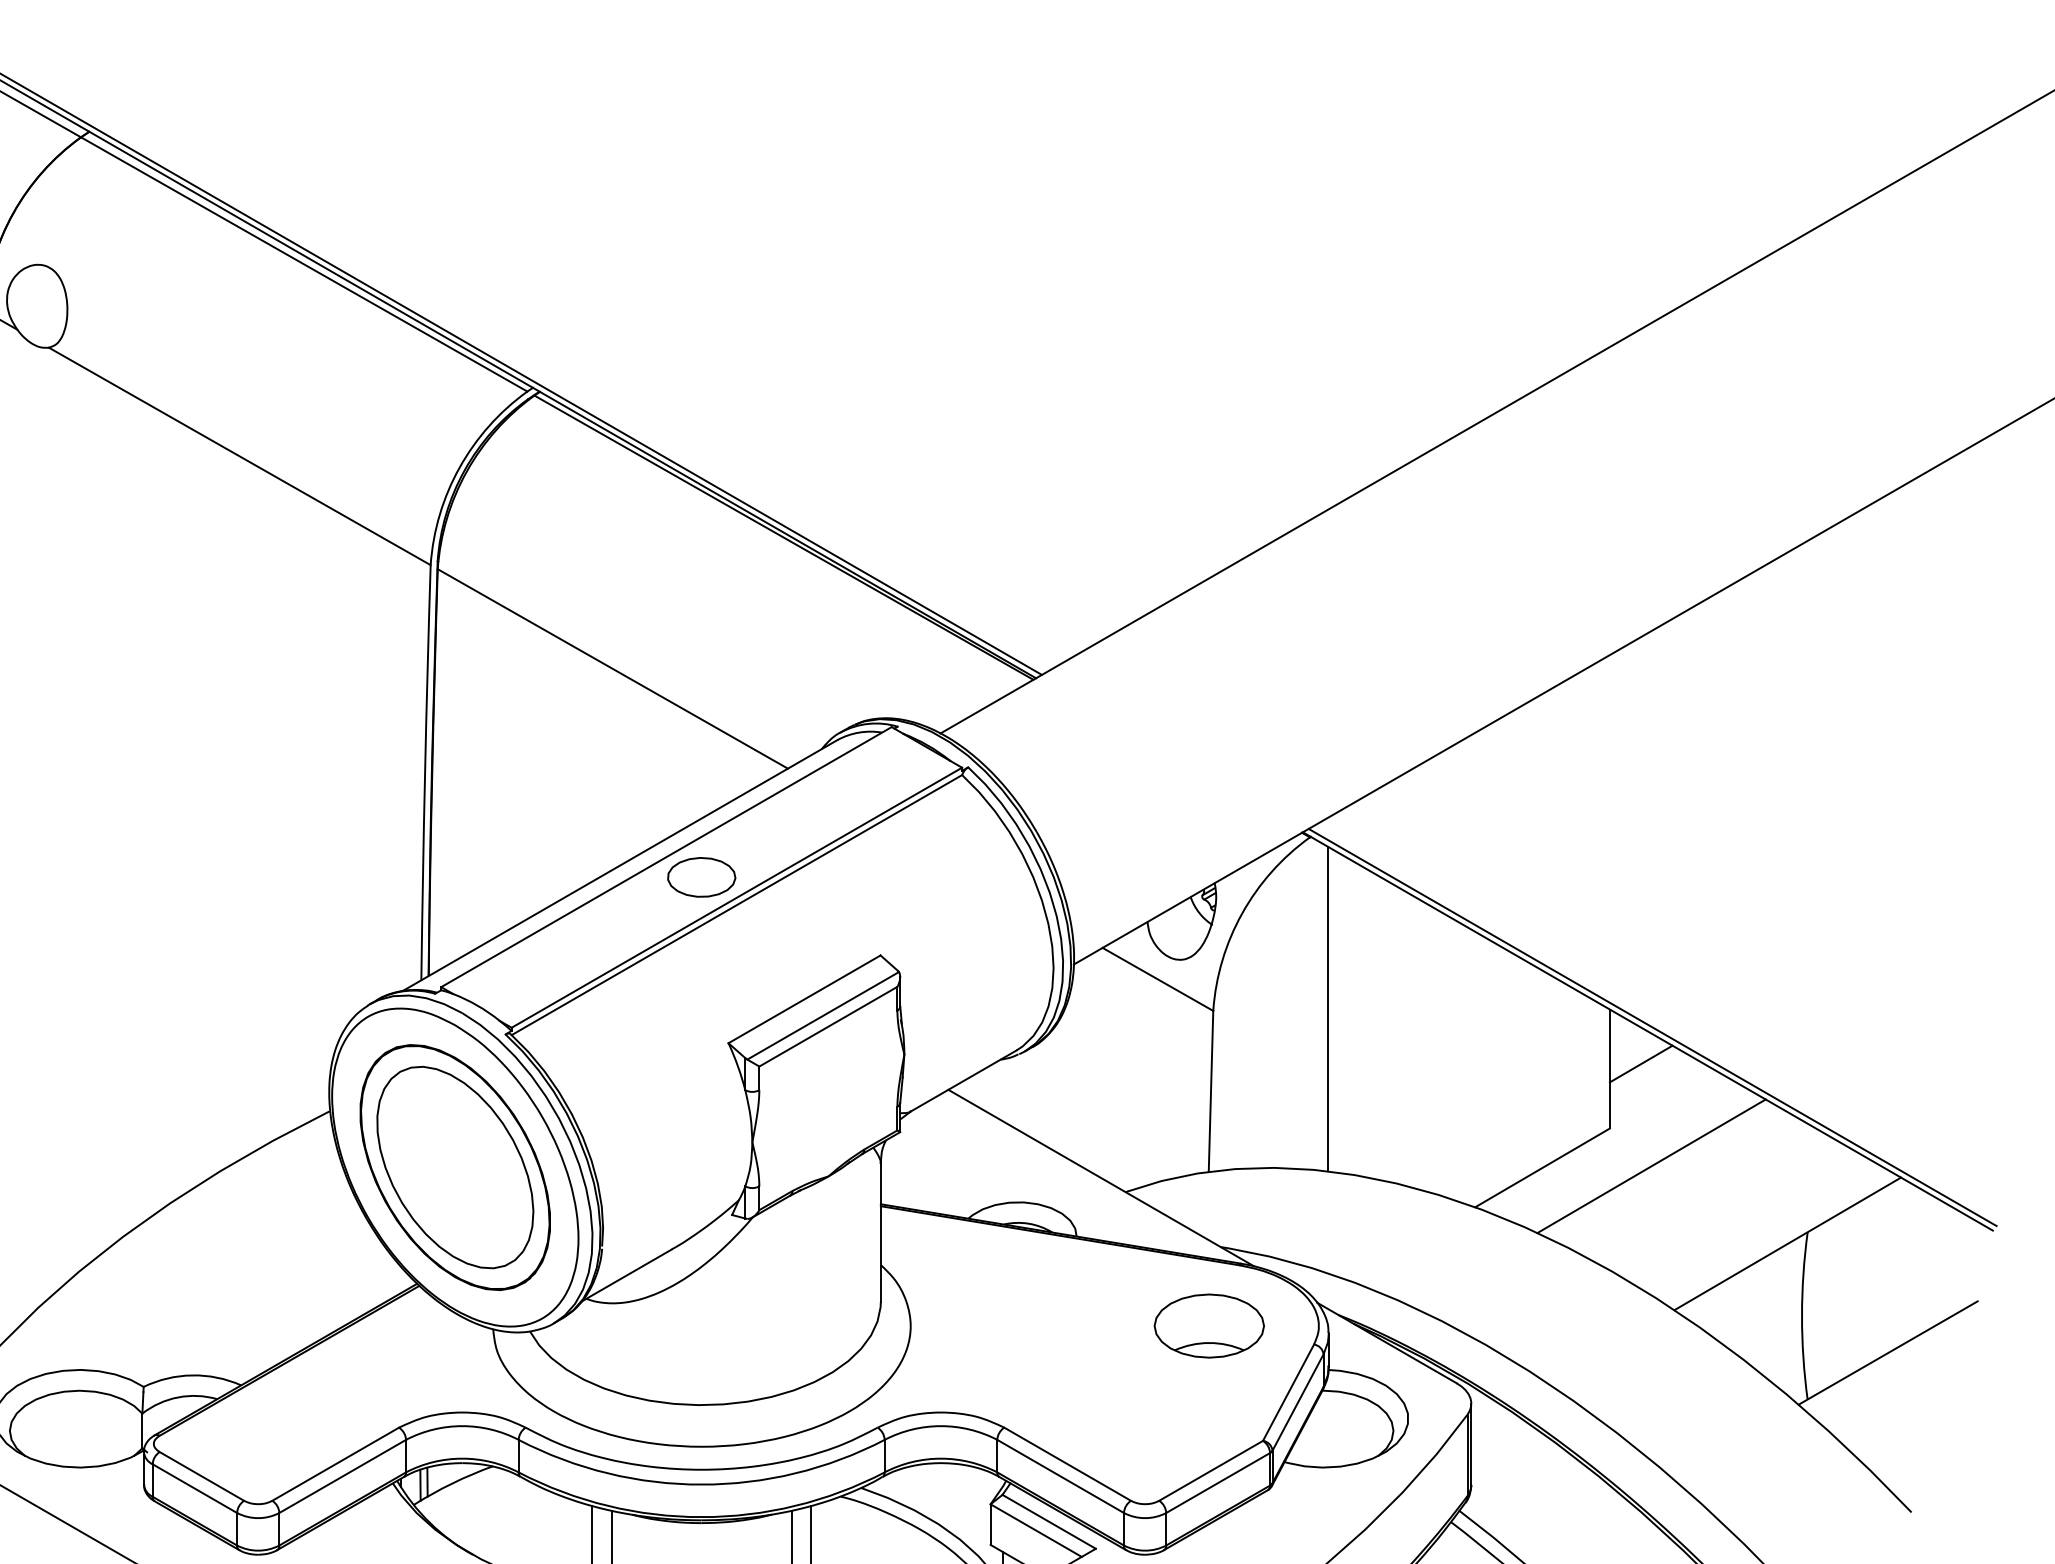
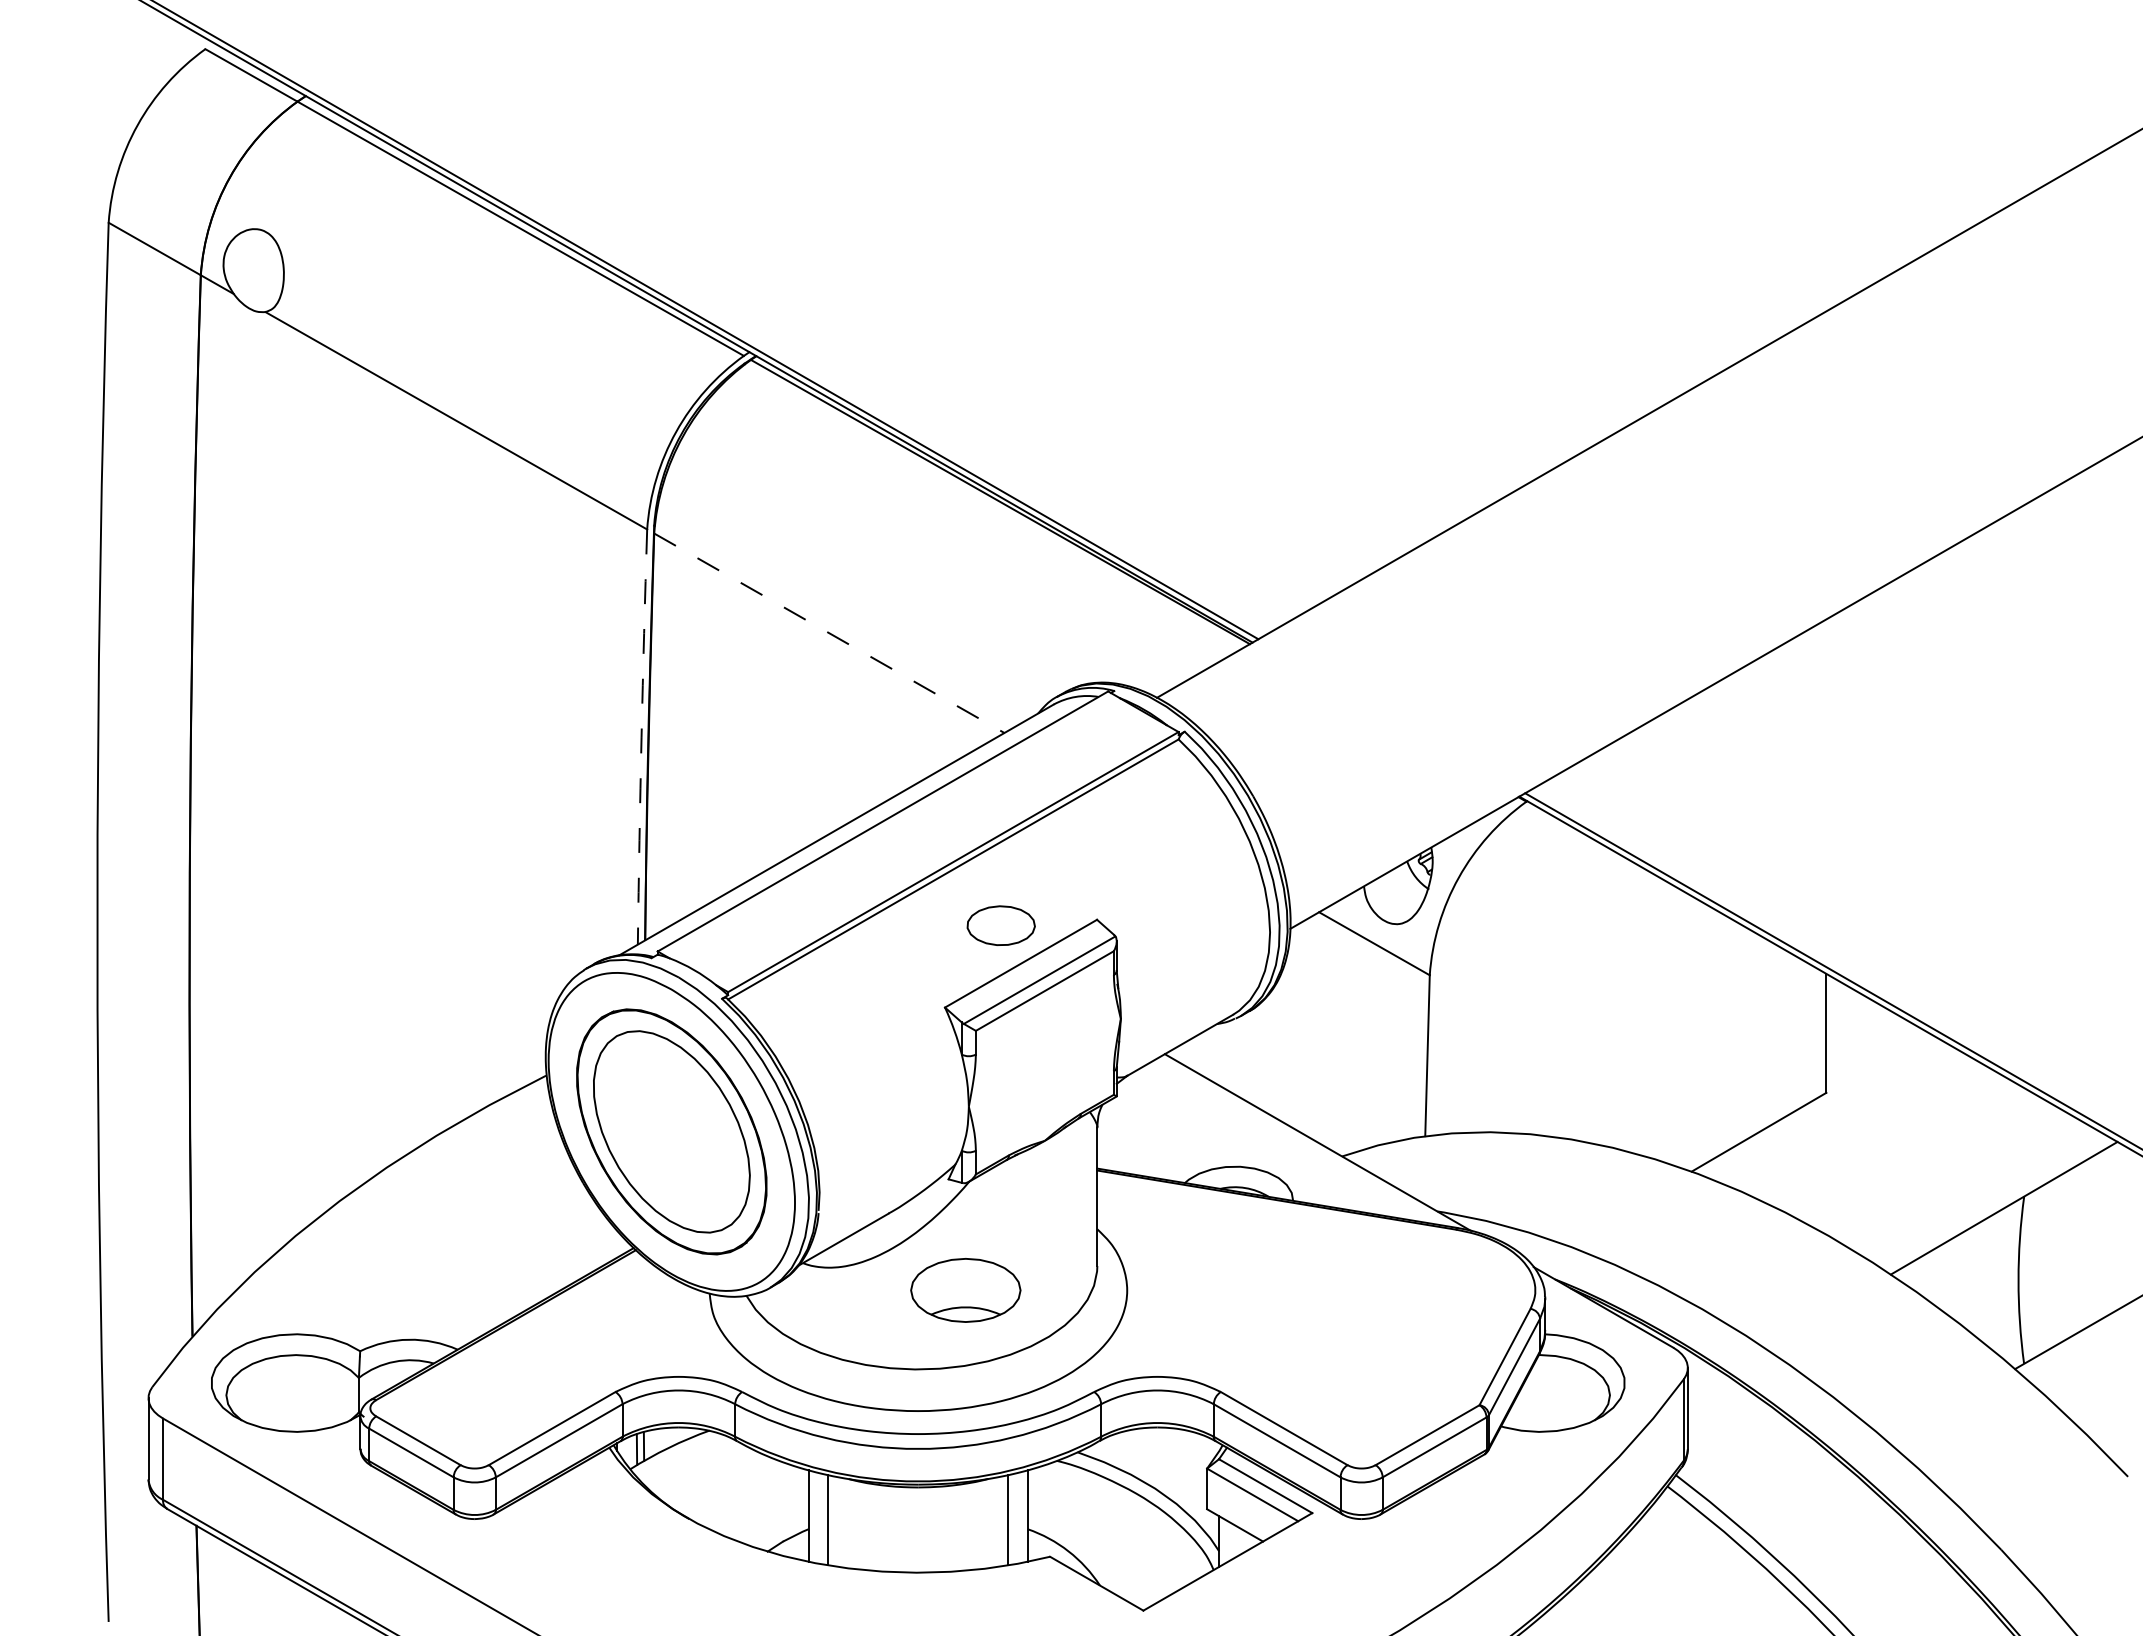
line: (613, 669) -> (829, 633), solid -> dashed
arc: (425, 773) -> (641, 737), solid -> dashed
part: (701, 877) -> (1000, 925), moved
line: (1328, 1009) -> (1544, 973), removed
line: (1641, 1064) -> (1857, 1028), removed
line: (1652, 1166) -> (1868, 1130), removed
part: (1209, 1326) -> (965, 1290), moved

